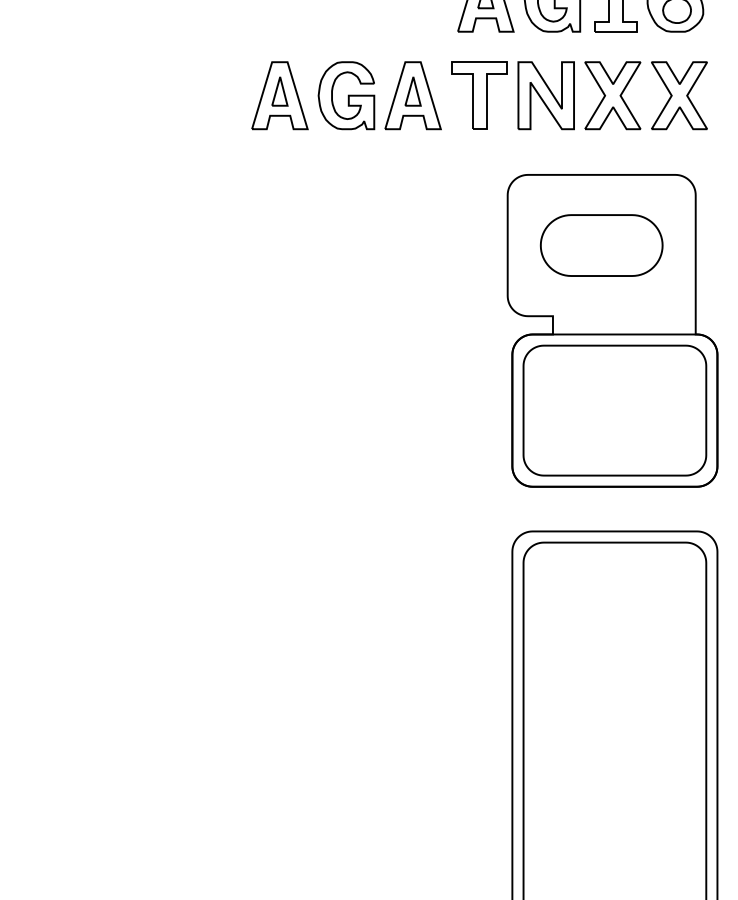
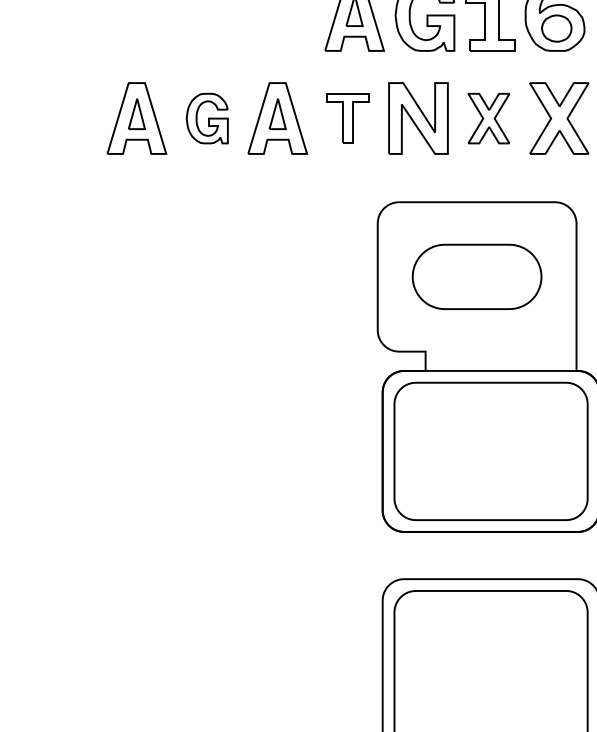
part: (346, 95) -> (207, 118), size x0.7
part: (479, 95) -> (347, 118), size x0.7
part: (612, 95) -> (488, 118), size x0.7

